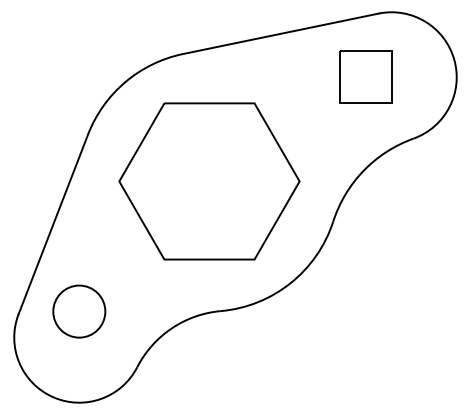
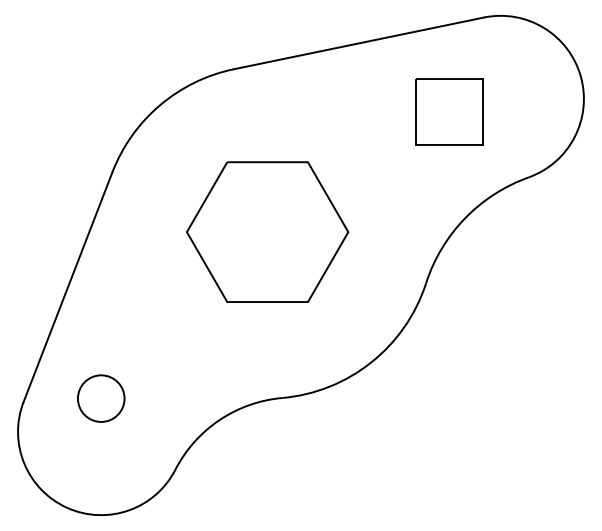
part: (365, 76) -> (449, 111), moved
part: (209, 180) -> (267, 231), size x0.7
circle: (78, 311) -> (100, 398), size x0.7

